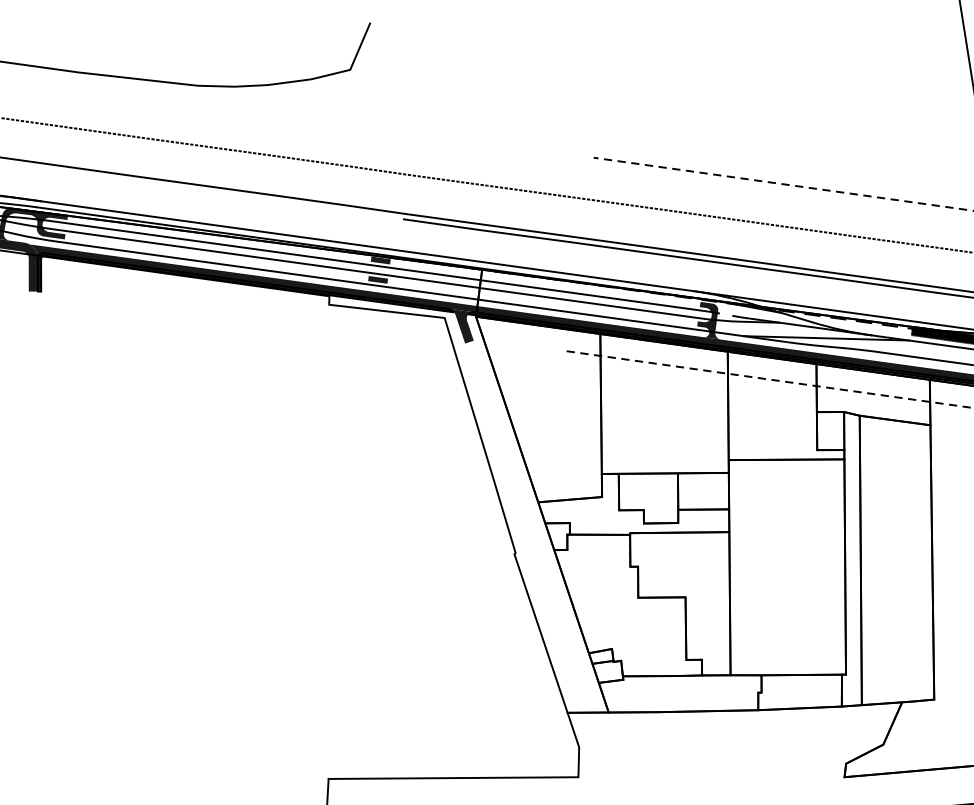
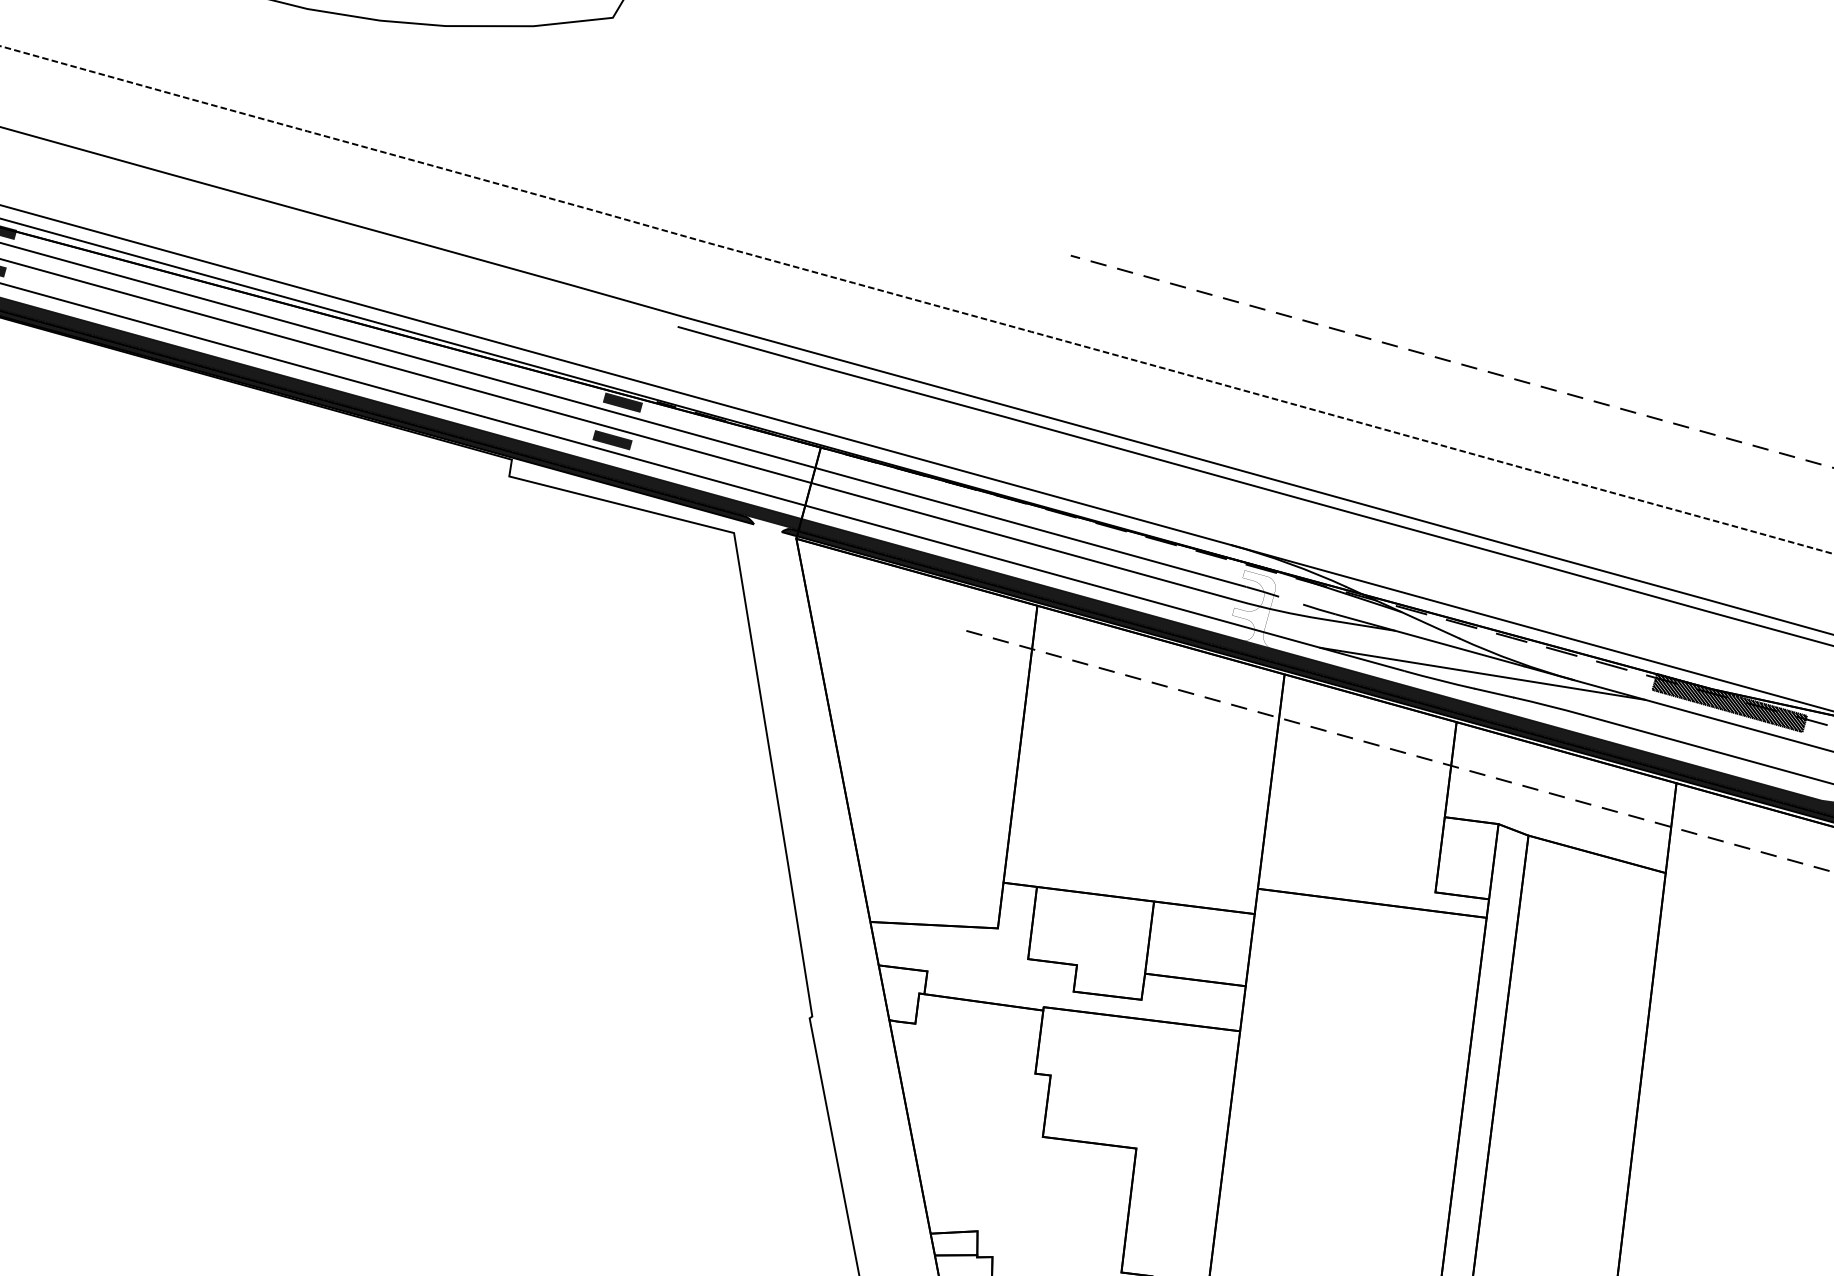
fill: (708, 320) -> (1254, 607), removed
fill: (460, 325) -> (763, 552), removed

